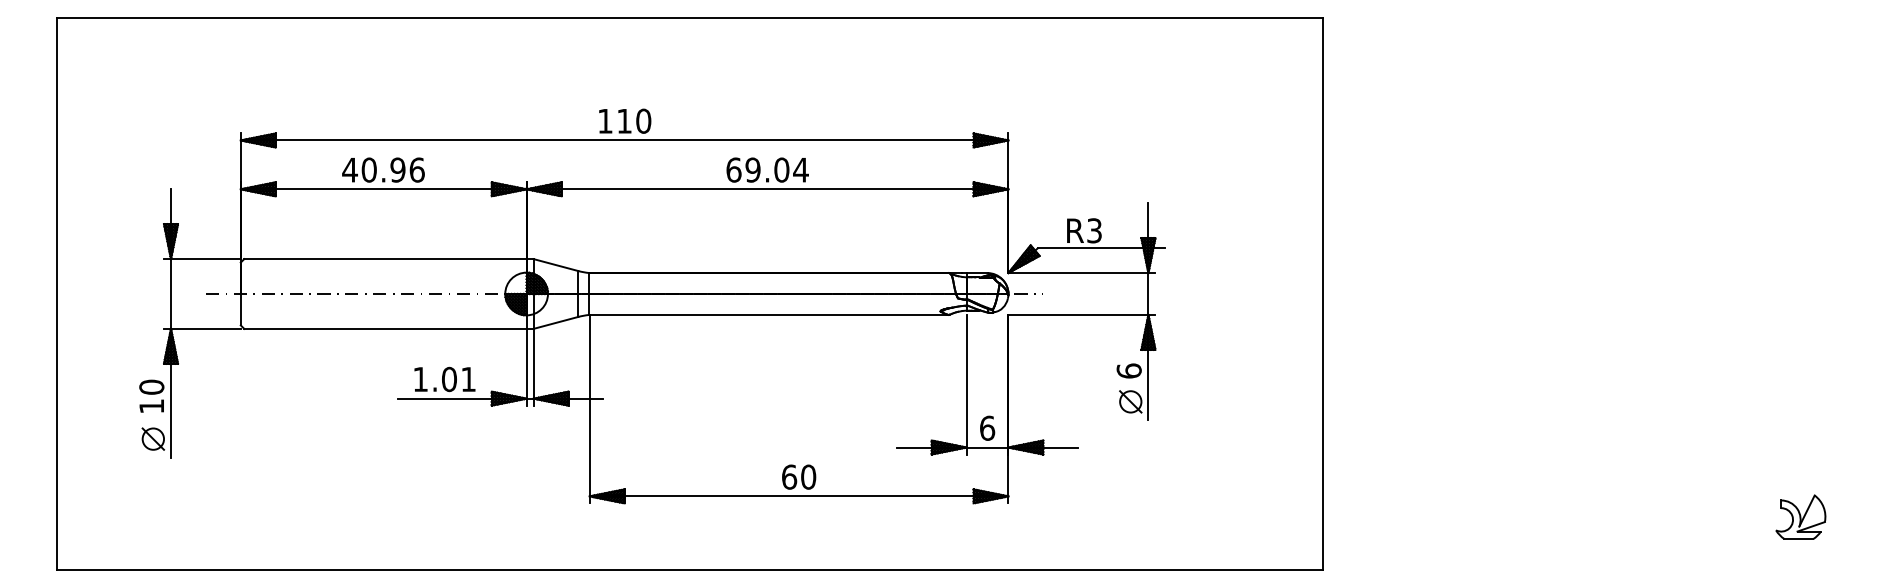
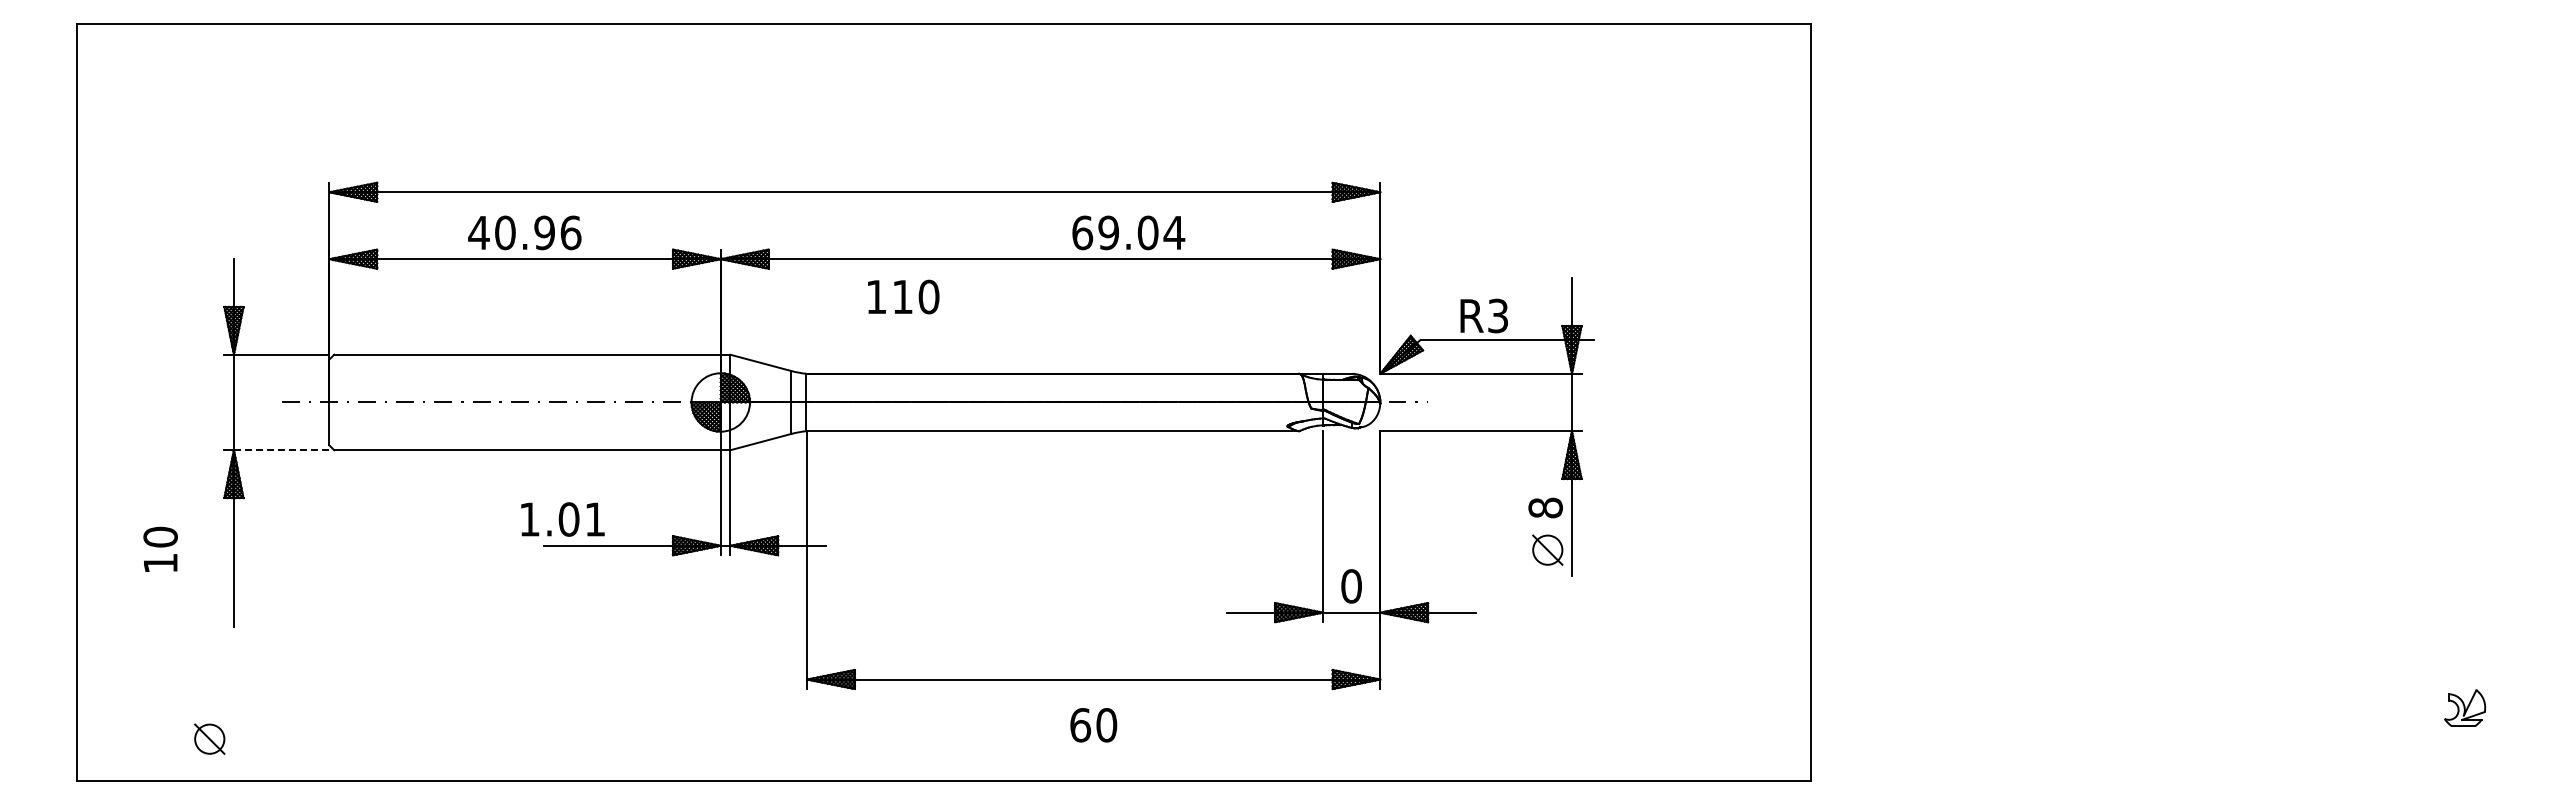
text: (625, 120) -> (903, 296), moved
text: (767, 169) -> (1128, 232), moved
line: (205, 329) -> (281, 450), solid -> dashed
text: (1129, 370) -> (1545, 507), 6 -> 8
text: (444, 379) -> (562, 519), moved
text: (151, 395) -> (160, 548), moved
text: (987, 428) -> (1351, 586), 6 -> 0
part: (153, 438) -> (209, 738), moved
text: (798, 477) -> (1093, 725), moved
part: (1800, 516) -> (2464, 707), size x0.6

